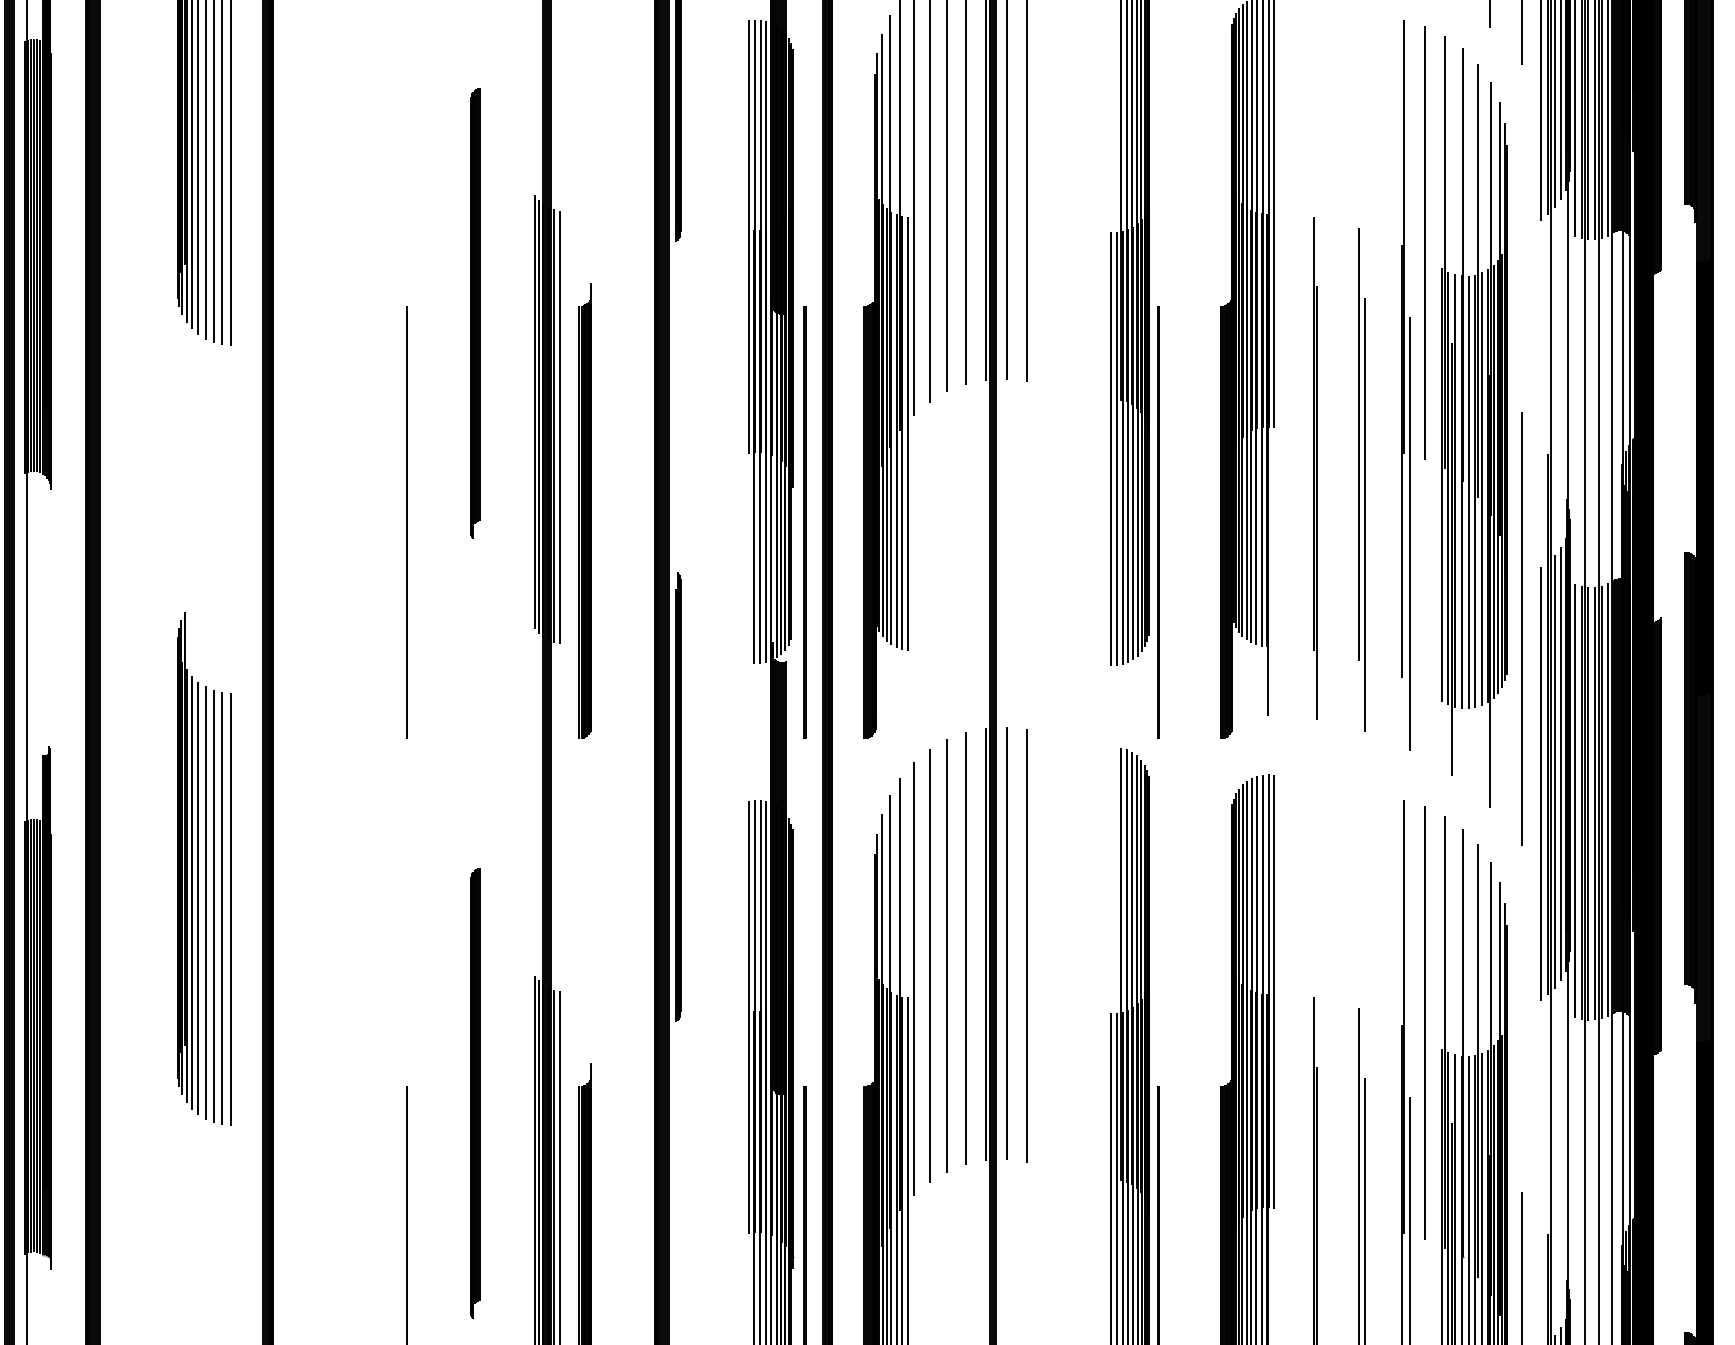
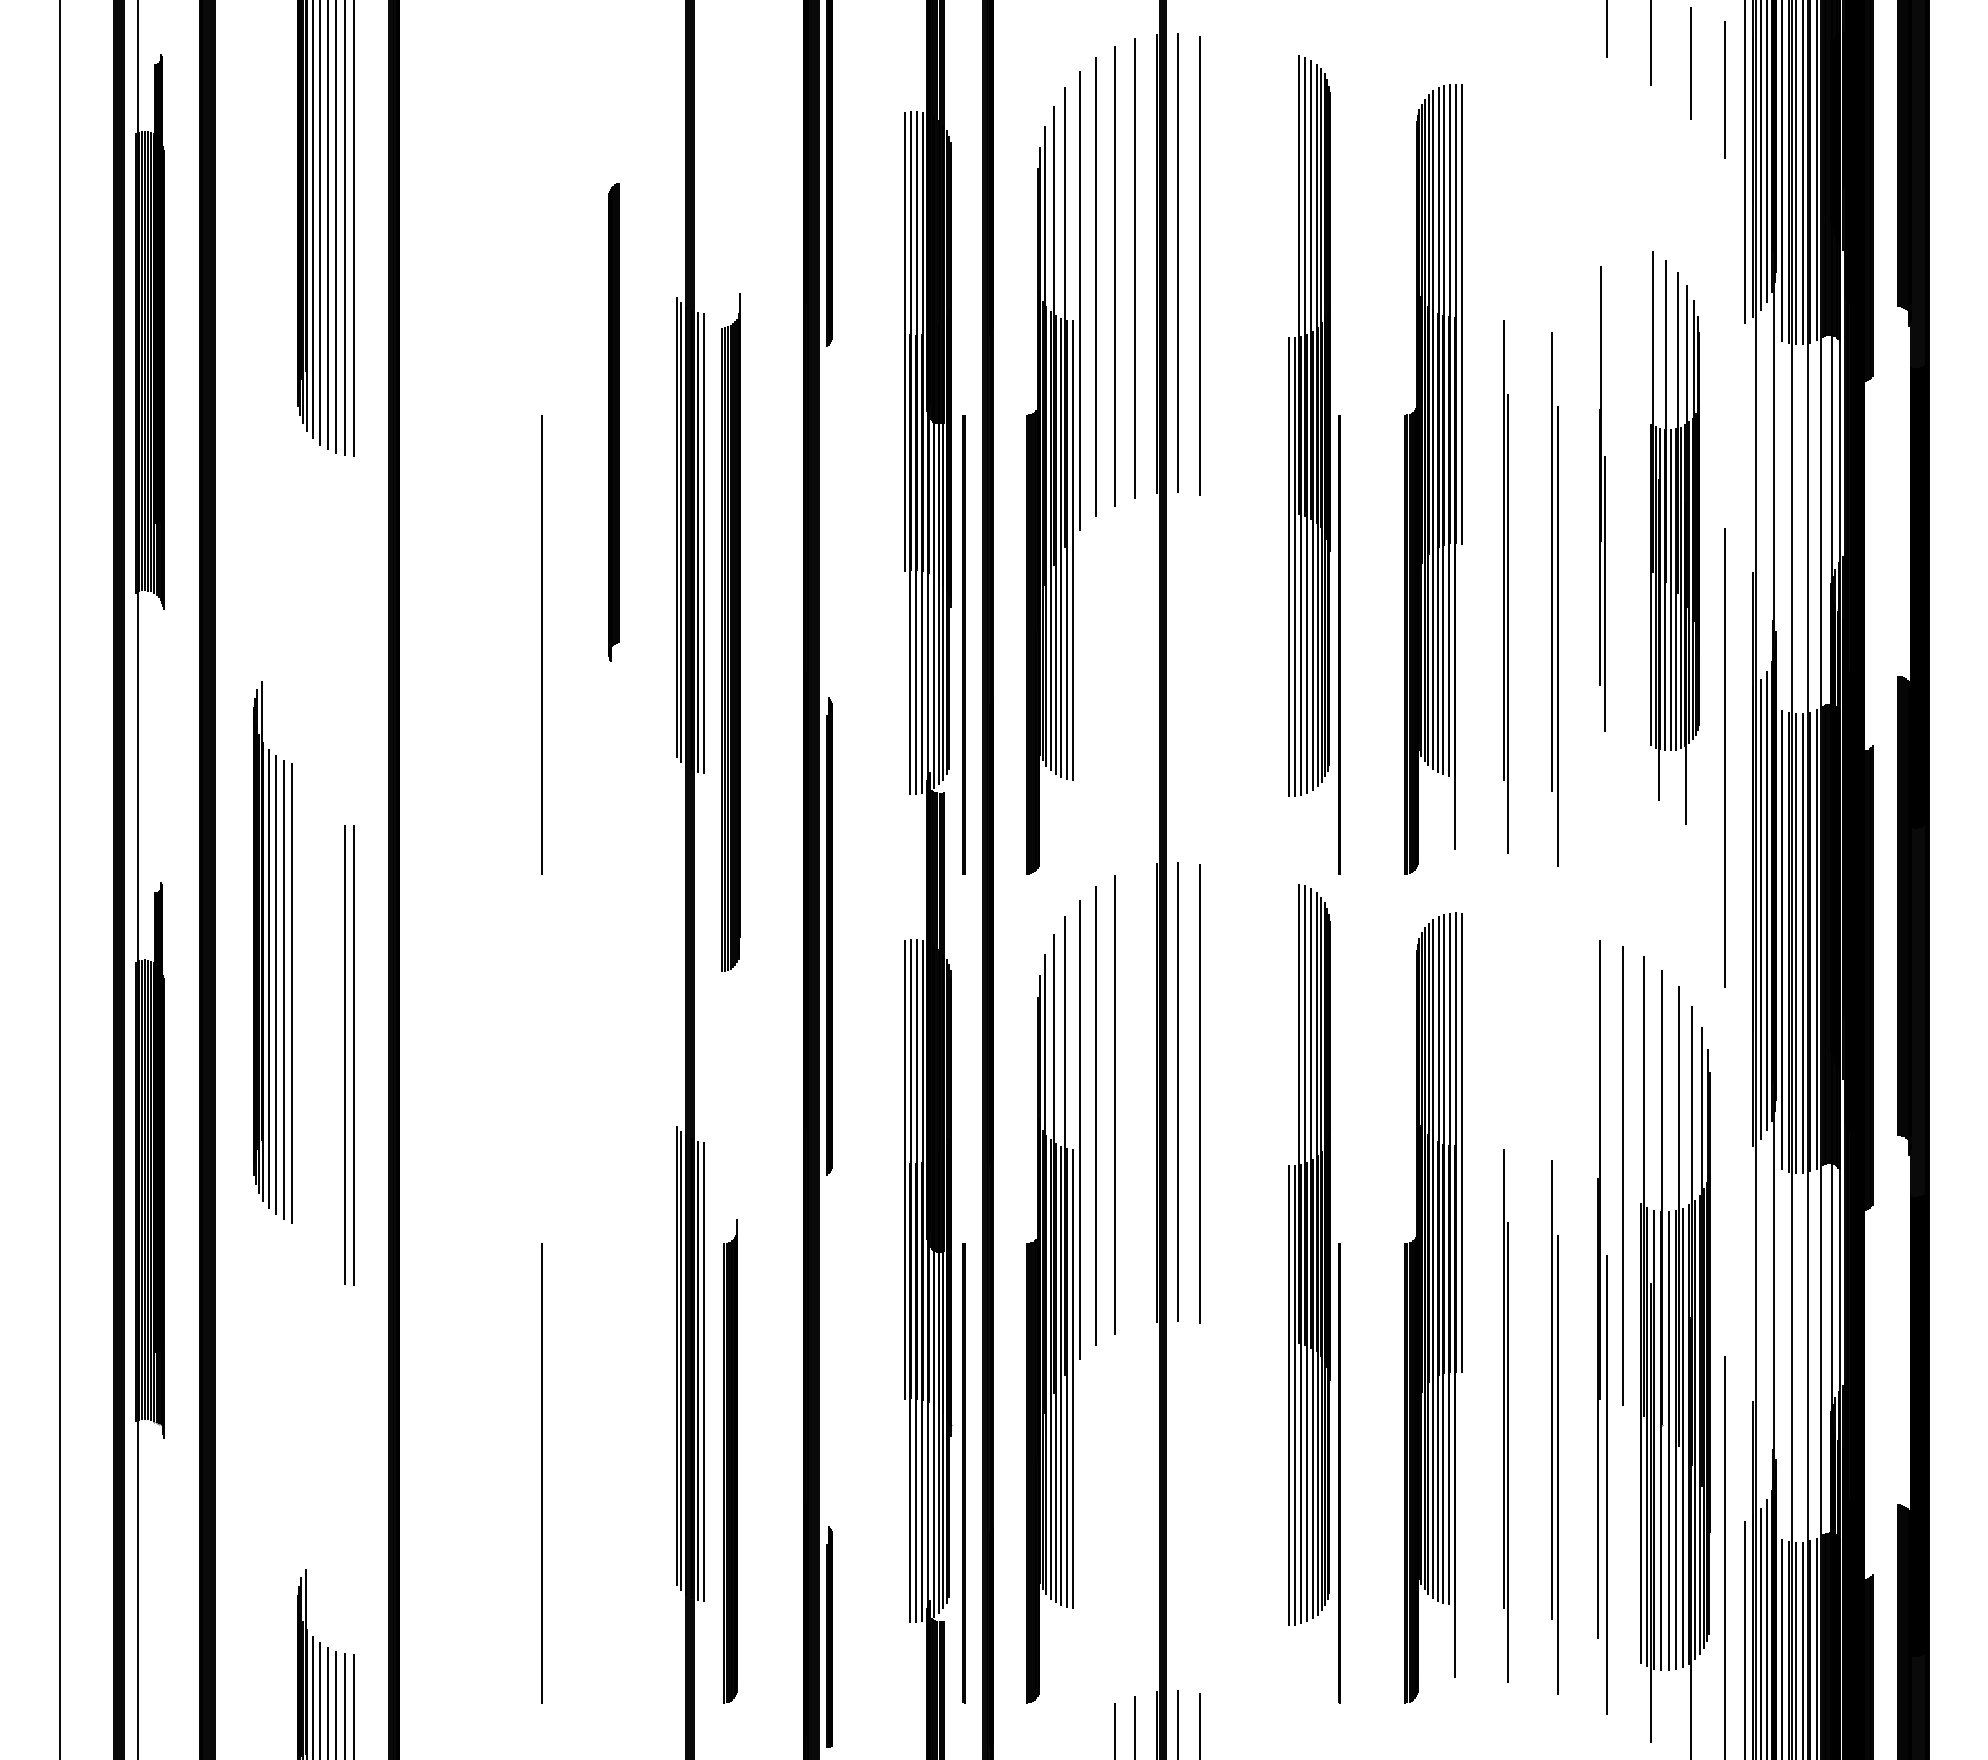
line: (1425, 242) -> (1622, 347), removed
part: (1406, 384) -> (1602, 498), size x0.6
part: (1475, 421) -> (1675, 537), size x0.7
part: (585, 510) -> (730, 632), size x1.4
line: (1541, 784) -> (1745, 922), removed
part: (195, 867) -> (272, 952), moved
line: (965, 947) -> (1134, 1096), removed
part: (474, 1092) -> (613, 1250), removed

